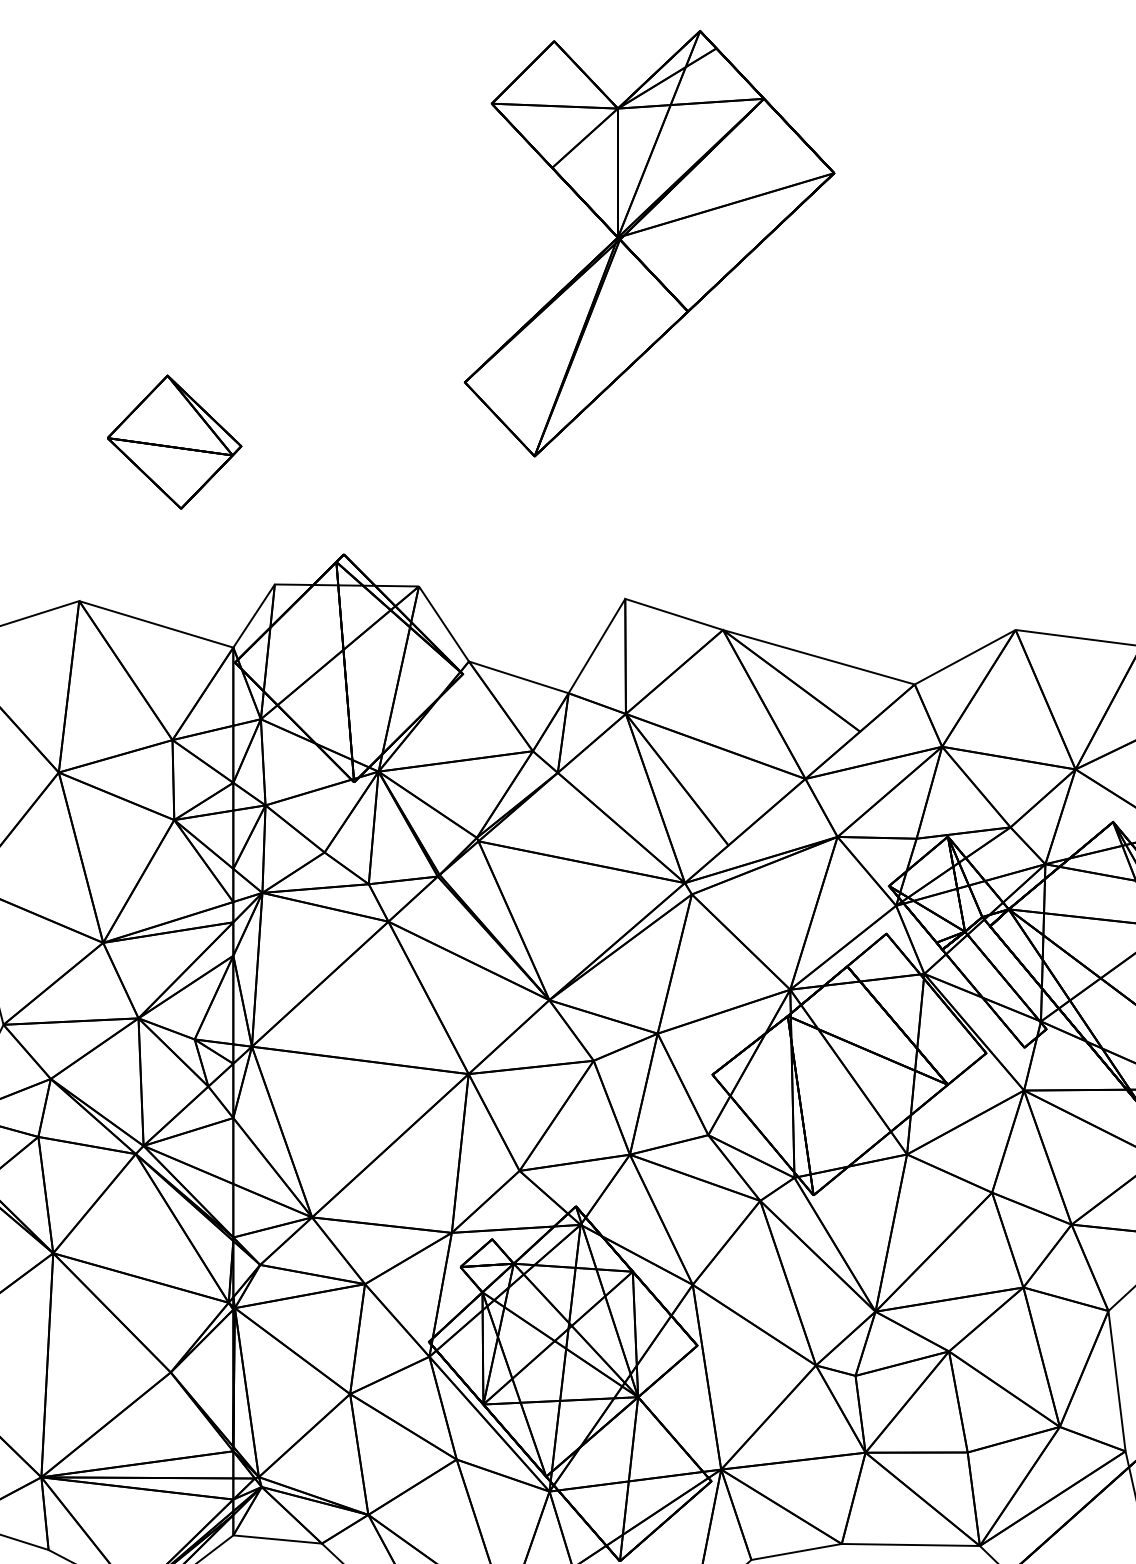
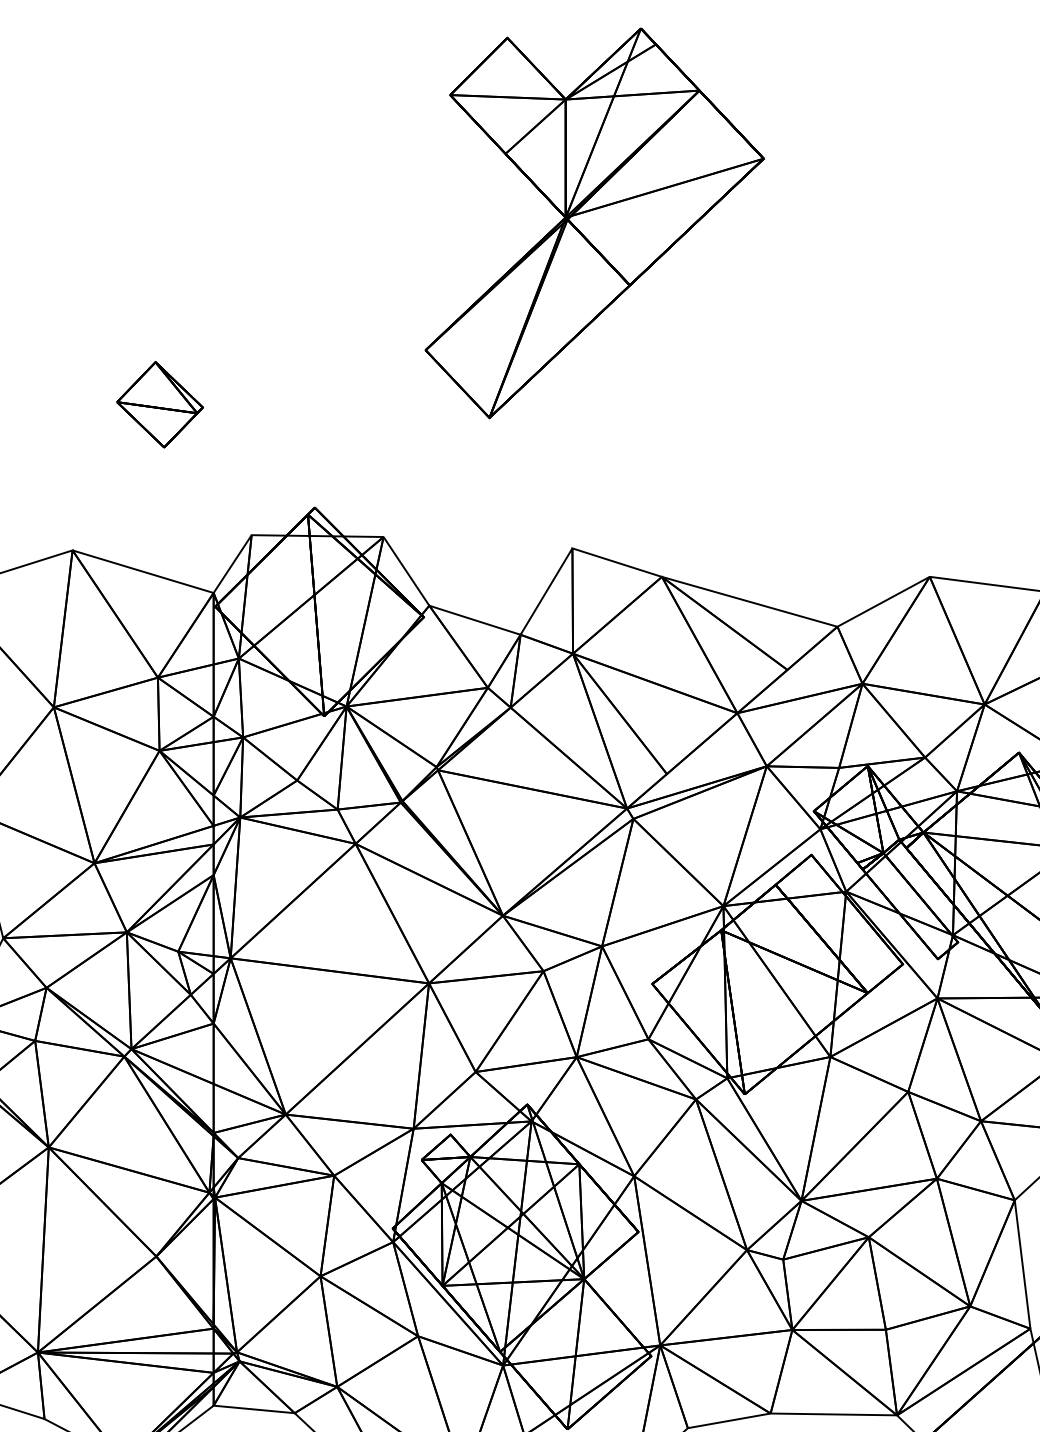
part: (175, 441) -> (160, 404), size x0.7

